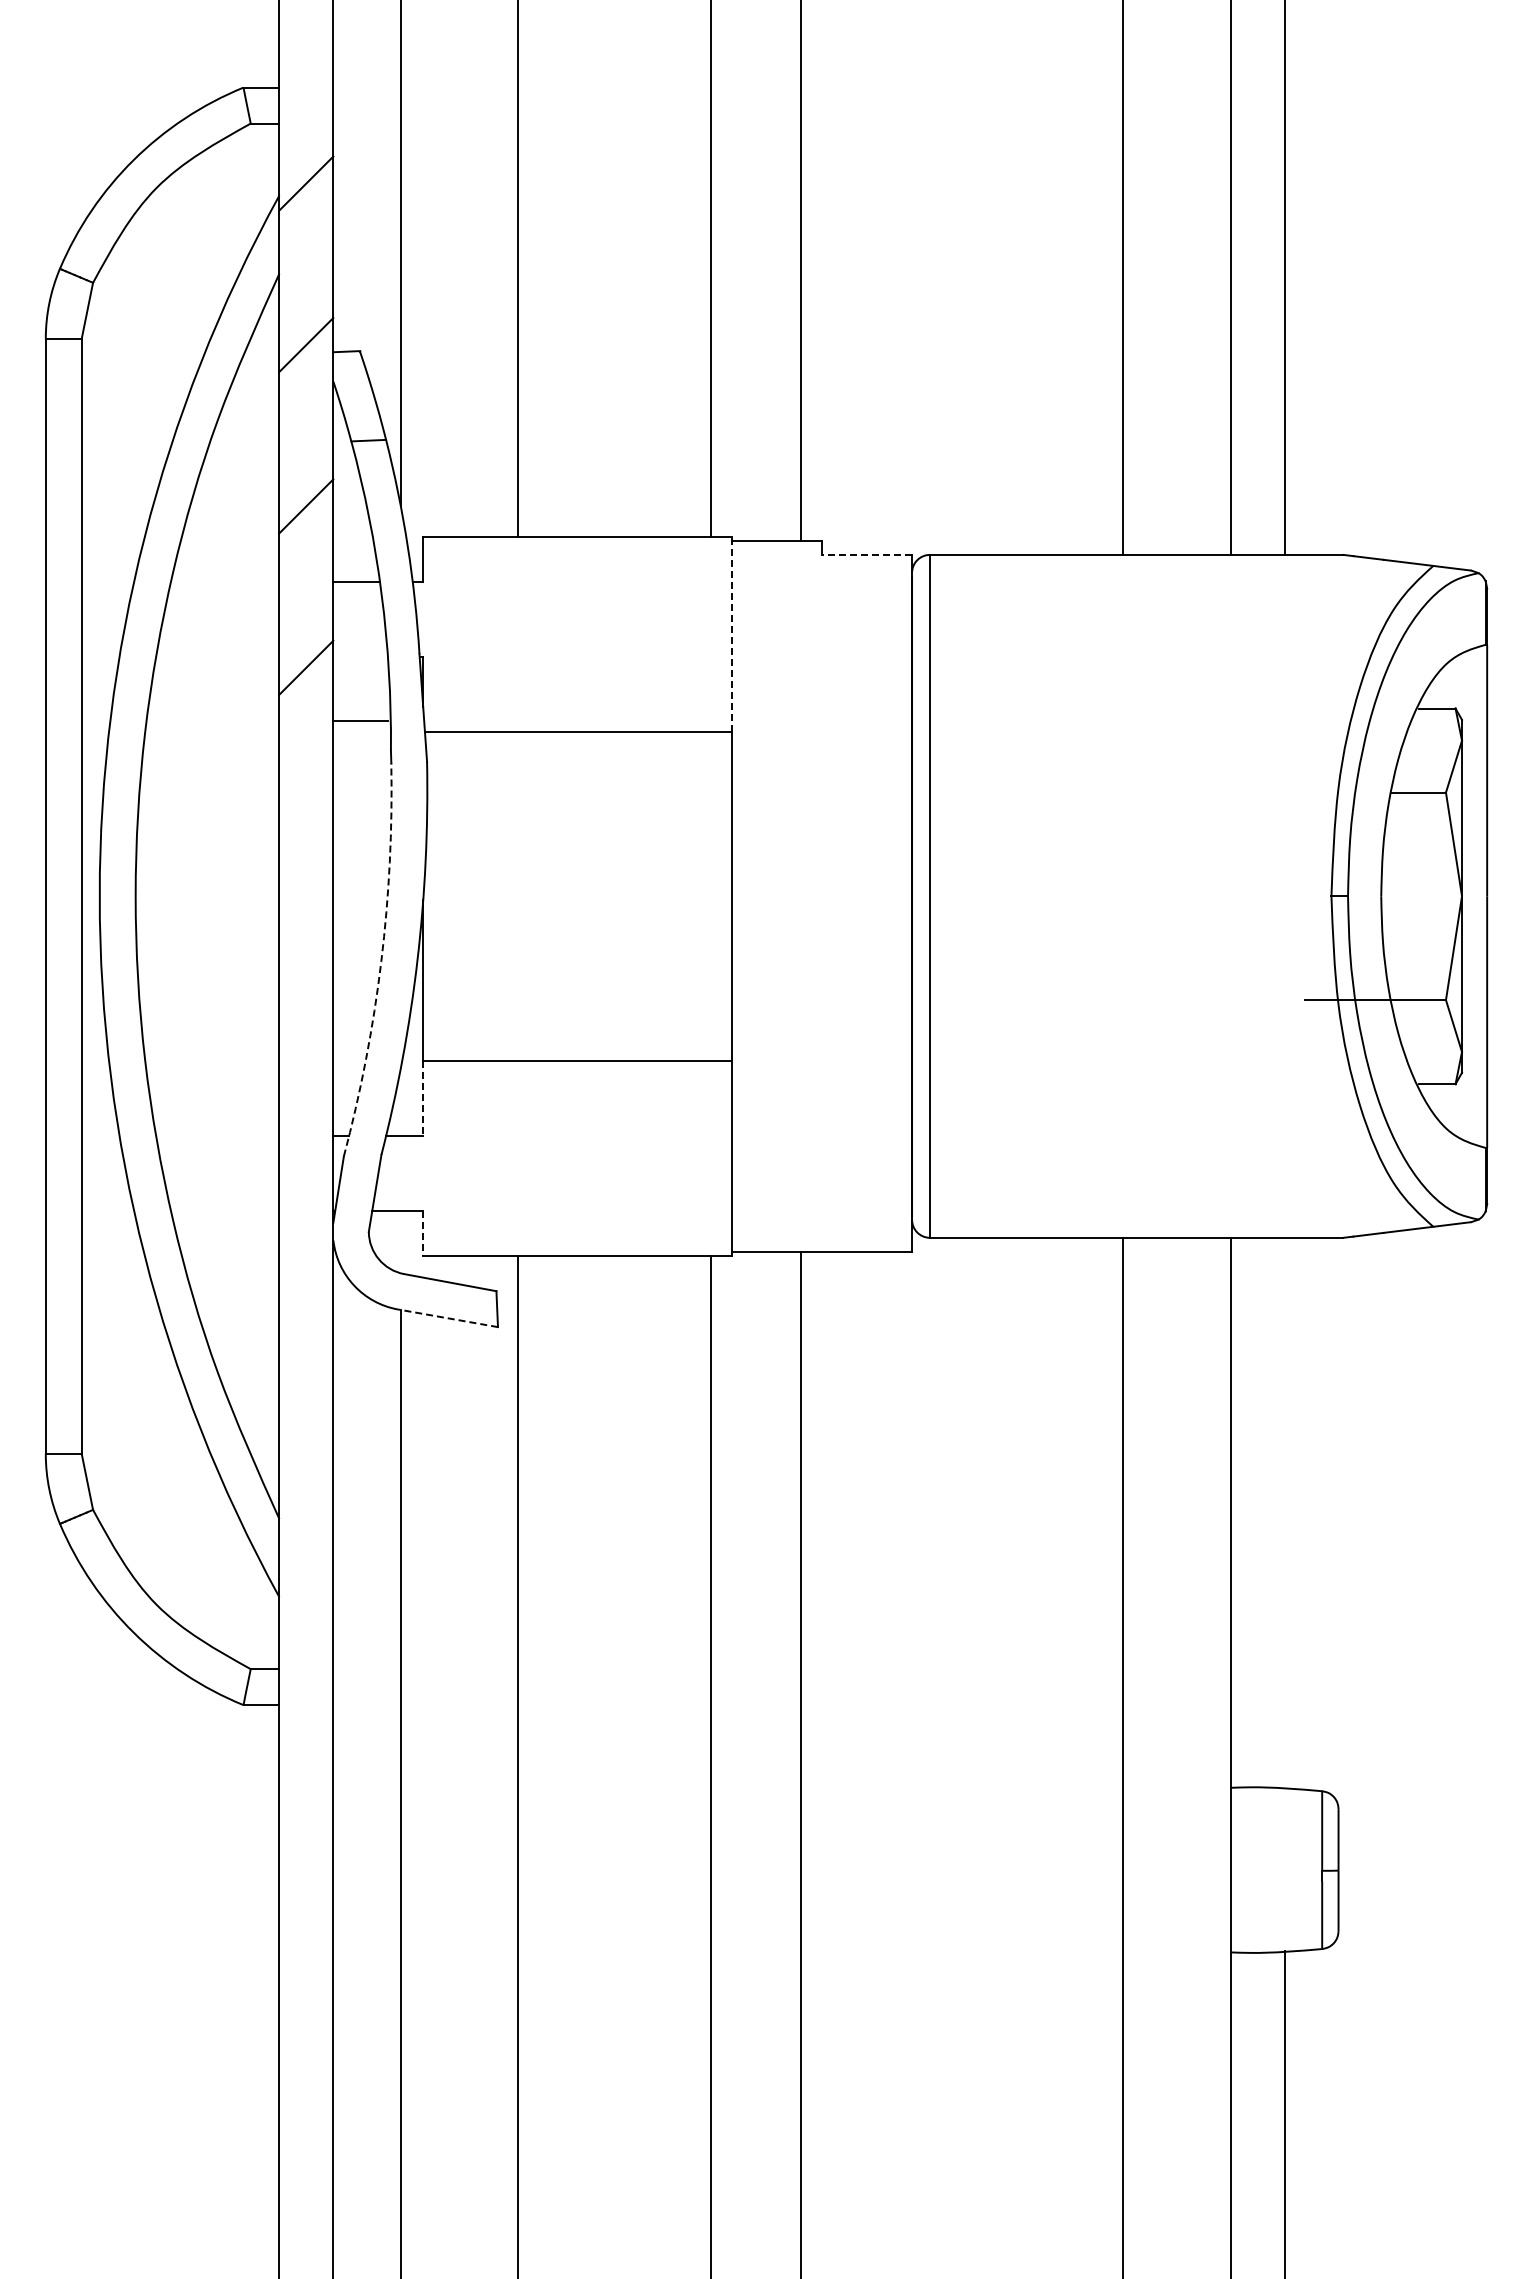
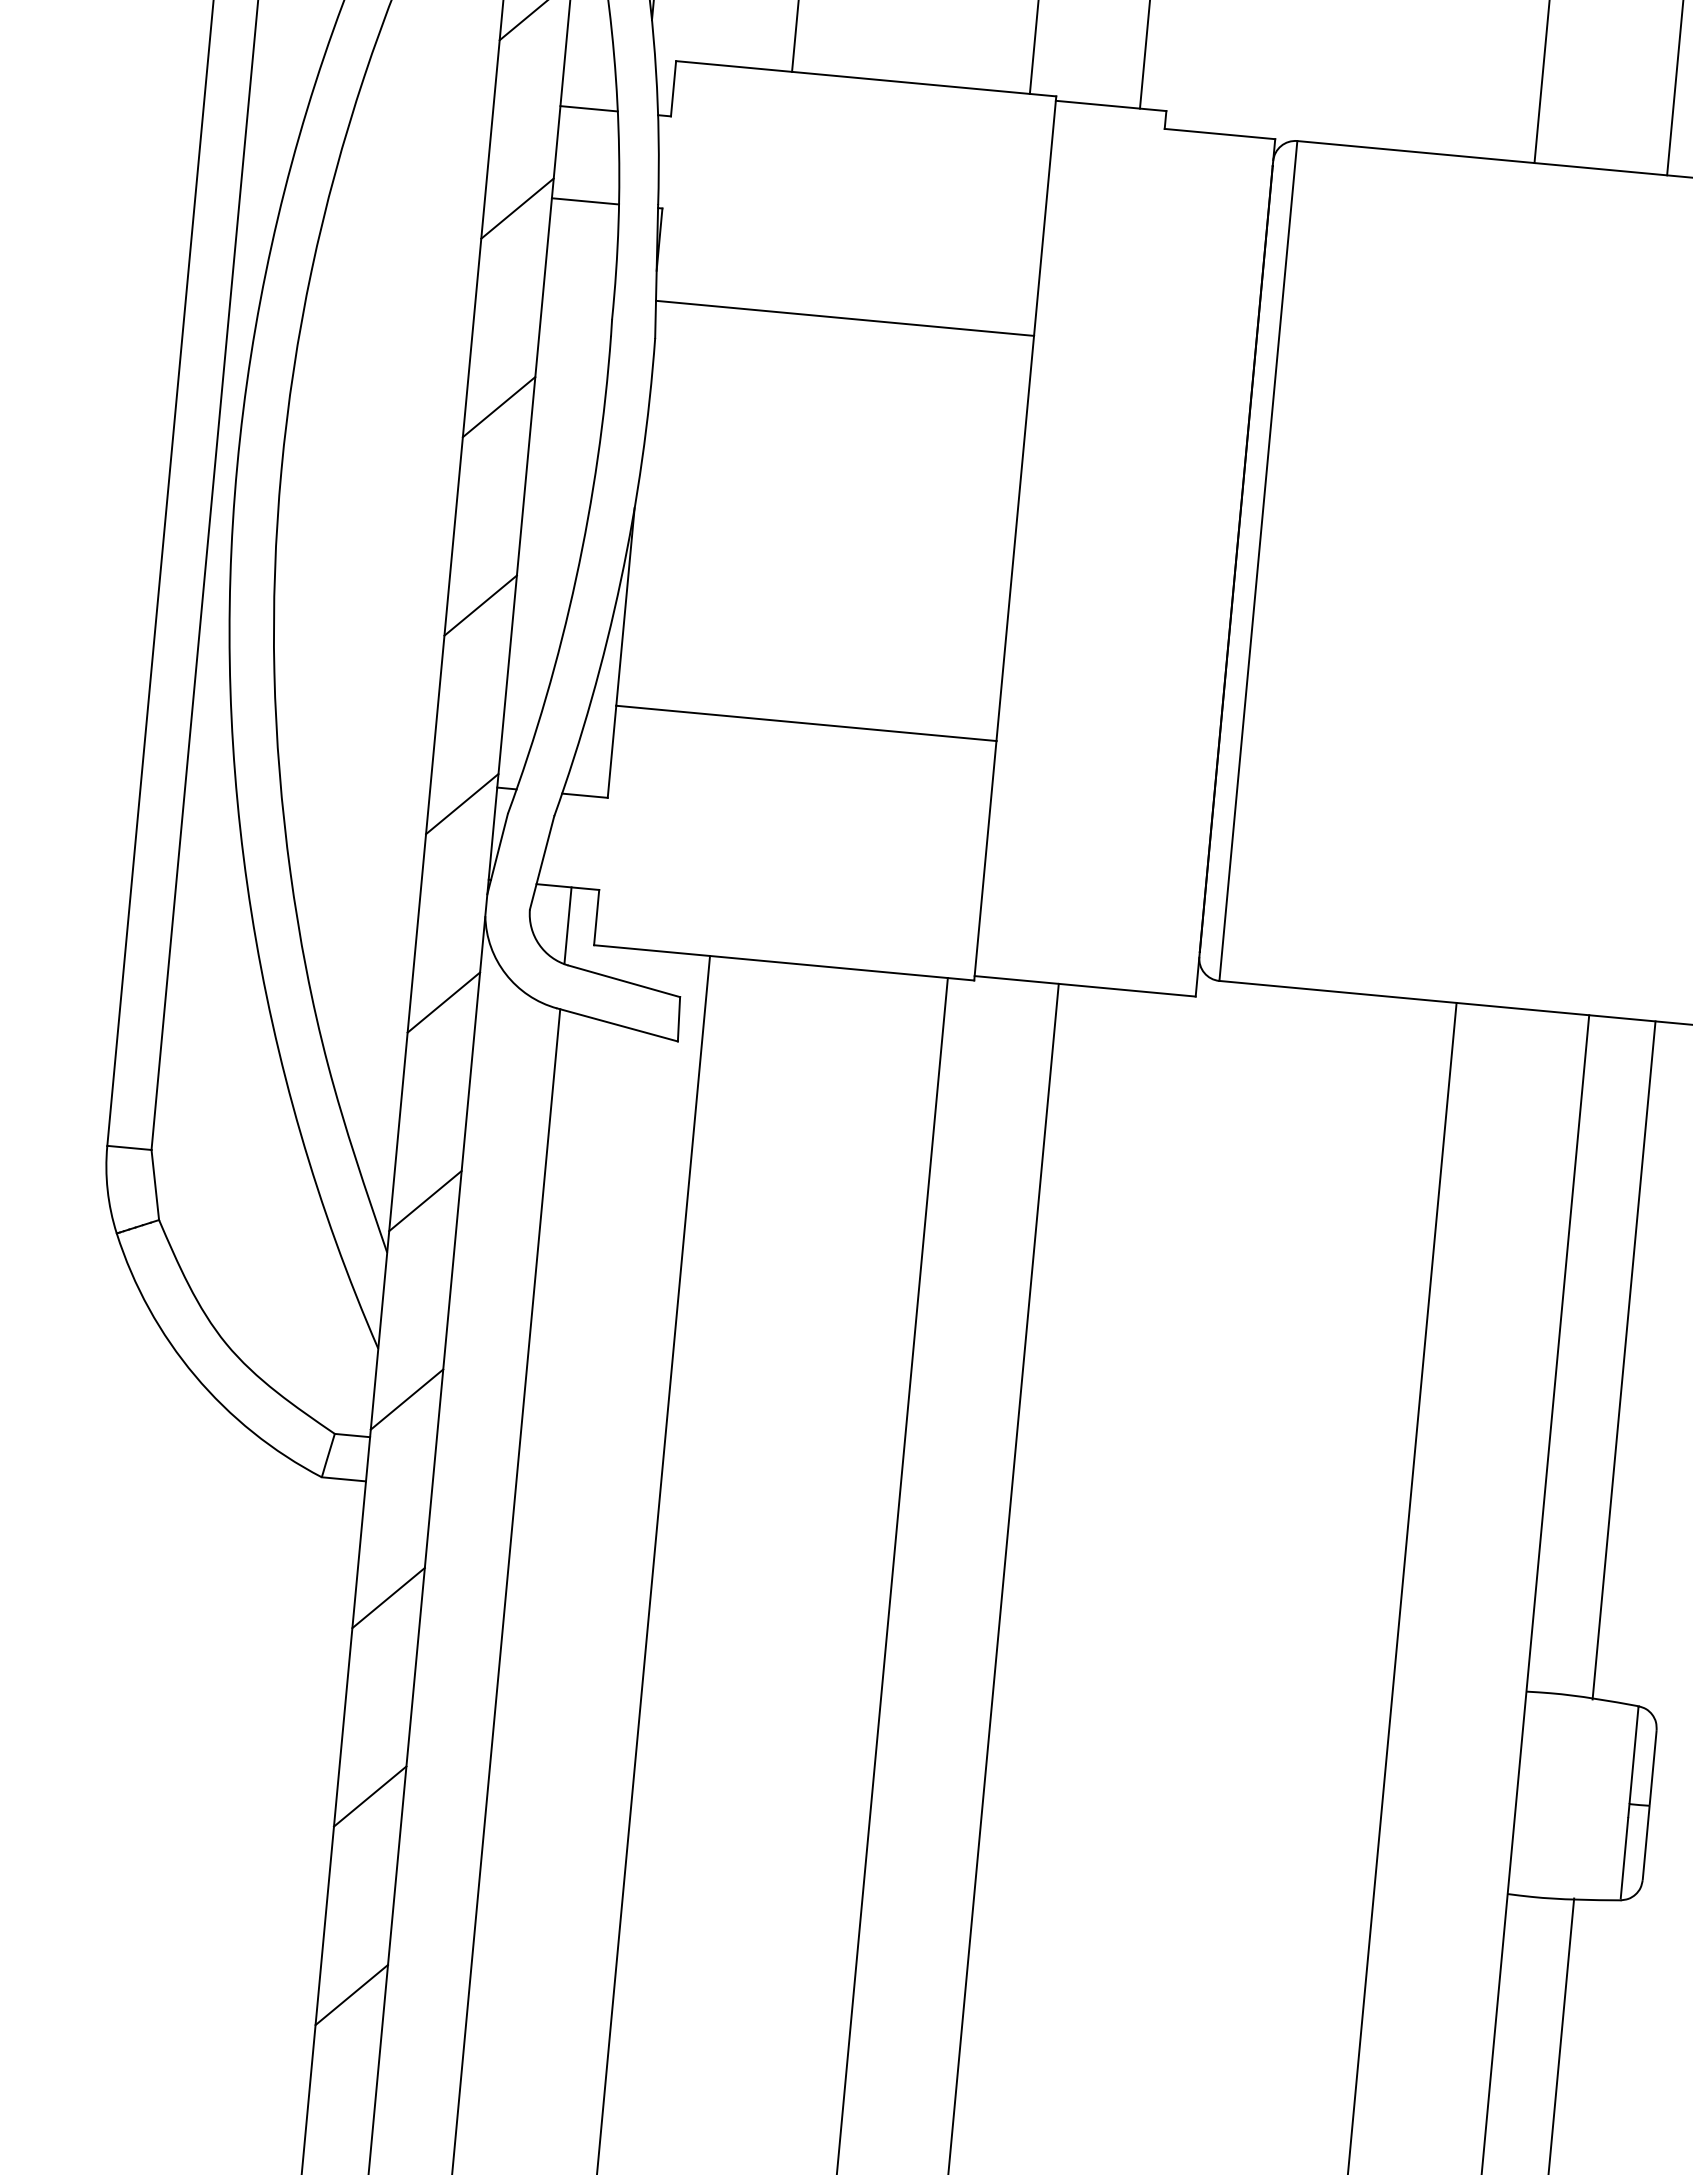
line: (867, 555) -> (1220, 134), dashed -> solid
line: (732, 633) -> (1045, 215), dashed -> solid
line: (360, 720) -> (585, 201), moved
line: (306, 829) -> (499, 407), added
arc: (381, 961) -> (576, 578), dashed -> solid
line: (306, 990) -> (480, 605), added
line: (423, 1099) -> (612, 753), dashed -> solid
line: (306, 1151) -> (462, 803), added
line: (423, 1233) -> (596, 917), dashed -> solid
line: (400, 1241) -> (567, 925), added
line: (306, 1313) -> (443, 1002), added
line: (448, 1318) -> (618, 1025), dashed -> solid
line: (306, 1474) -> (425, 1200), added
line: (1284, 1513) -> (1623, 1360), added
line: (306, 1636) -> (407, 1400), added
line: (306, 1797) -> (388, 1598), added
line: (306, 1958) -> (370, 1796), added
line: (306, 2120) -> (351, 1995), added

